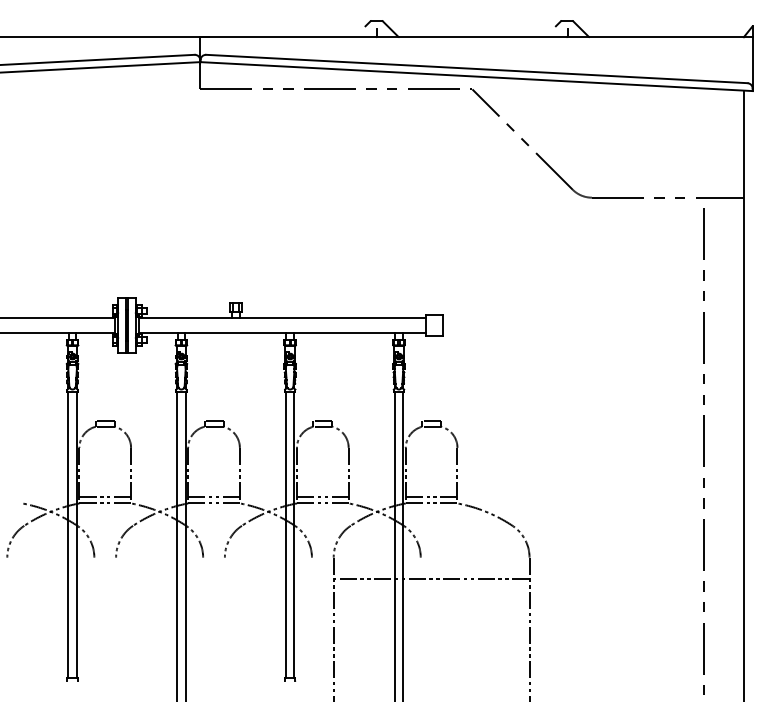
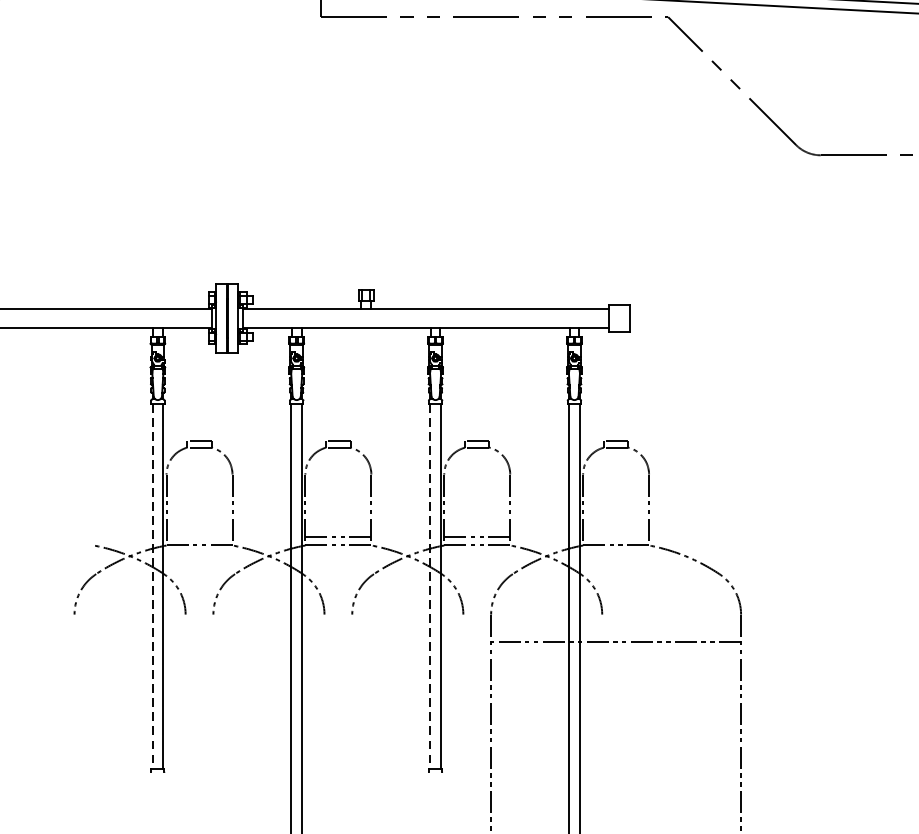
line: (105, 496) -> (199, 536), removed
line: (431, 496) -> (615, 536), removed
line: (68, 535) -> (152, 586), solid -> dashed
line: (286, 535) -> (430, 586), solid -> dashed

